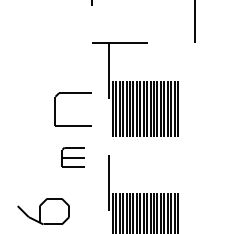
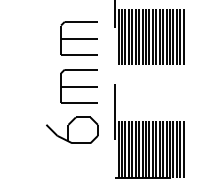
line: (73, 110) -> (79, 39), added
part: (72, 157) -> (78, 86), size x1.67
part: (43, 211) -> (72, 130), moved

